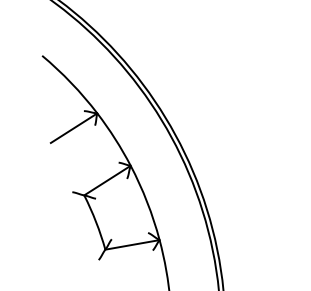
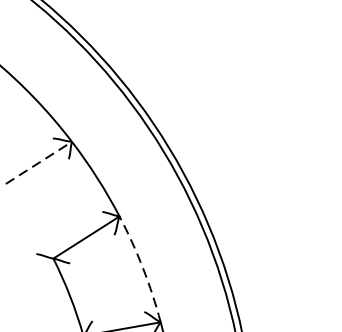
line: (74, 128) -> (39, 163), solid -> dashed
arc: (147, 202) -> (143, 268), solid -> dashed

